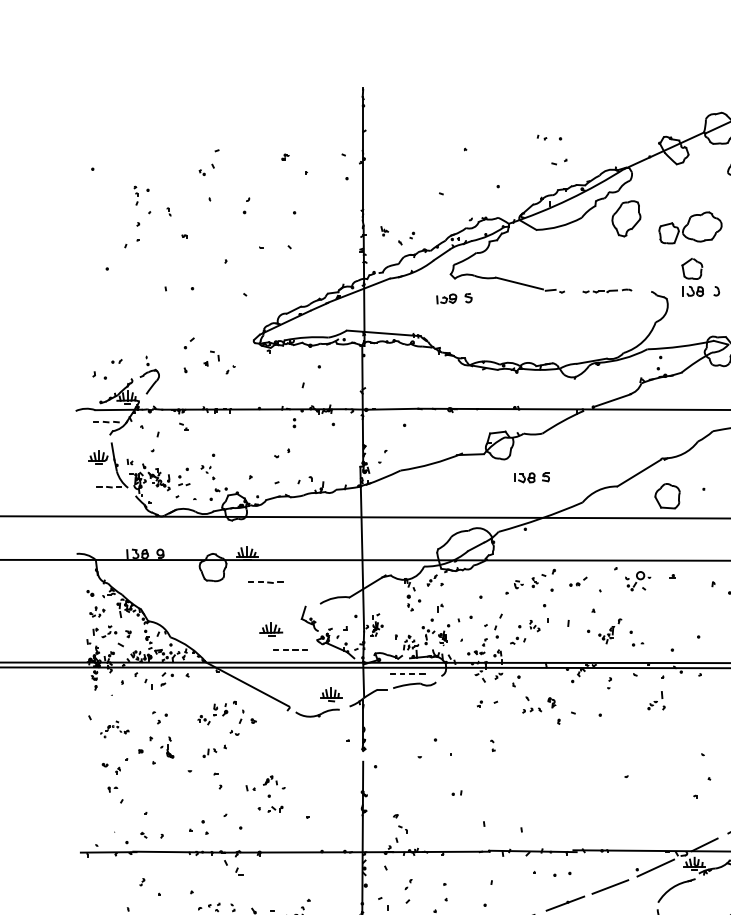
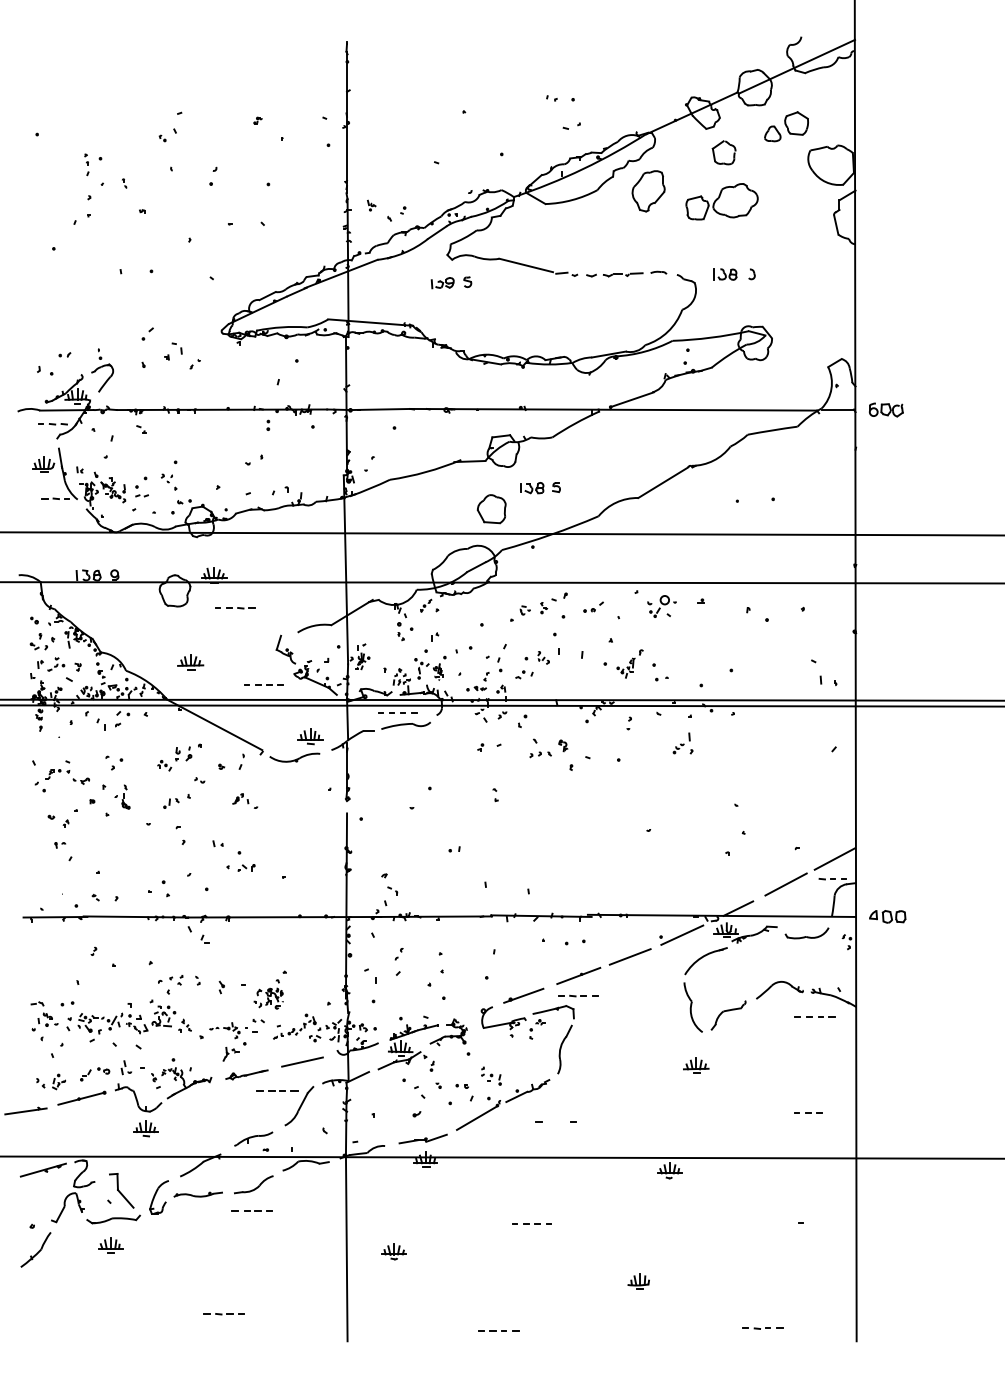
part: (691, 268) -> (723, 152), moved
part: (607, 290) -> (626, 273), size x1.43
part: (667, 496) -> (491, 509), moved
part: (97, 611) -> (42, 641), size x1.43
part: (271, 630) -> (190, 662), moved
part: (241, 716) -> (241, 761), moved
part: (113, 729) -> (61, 776), size x1.67
part: (274, 781) -> (245, 800), moved

